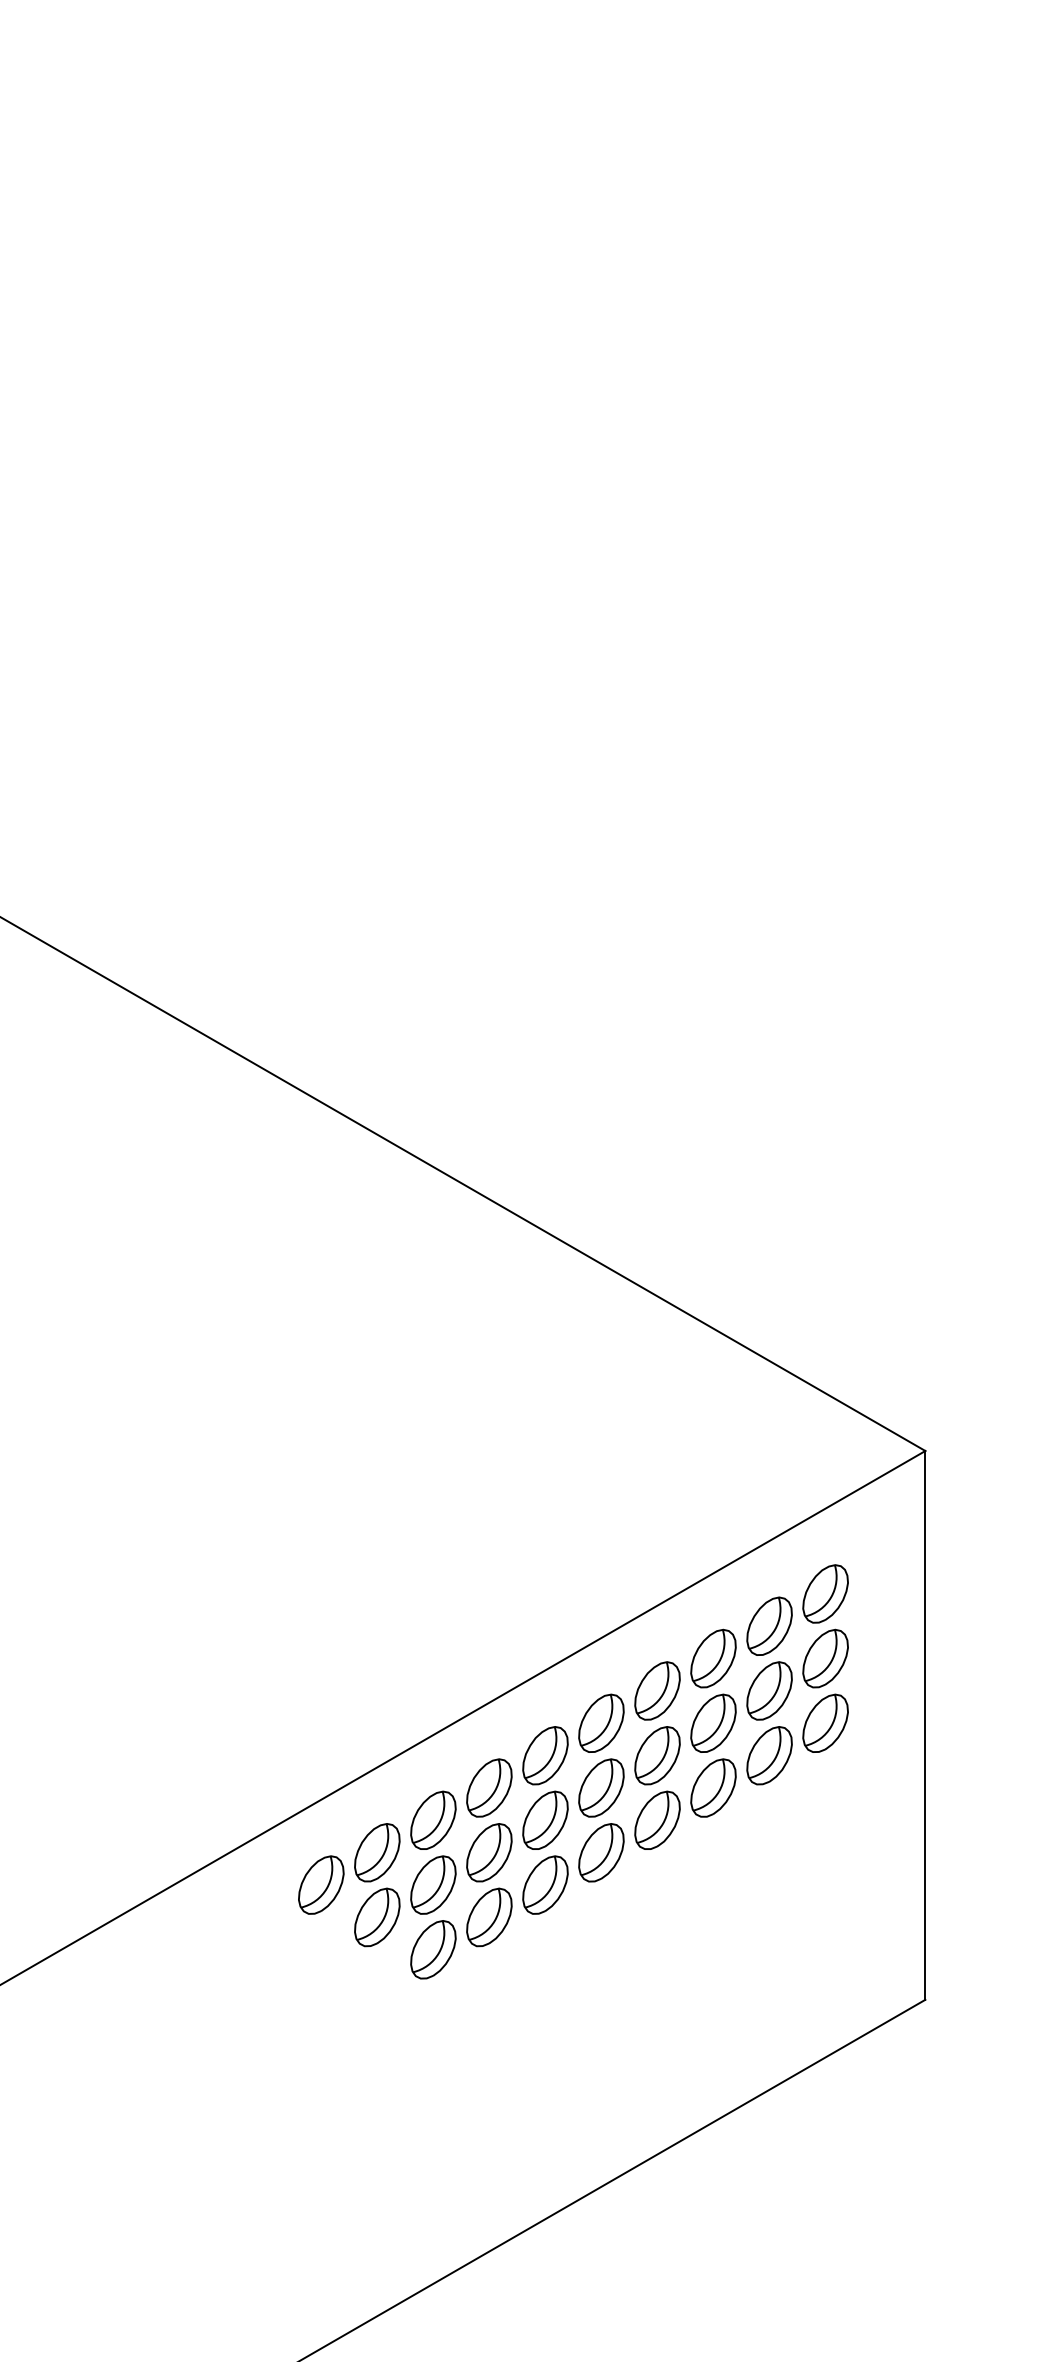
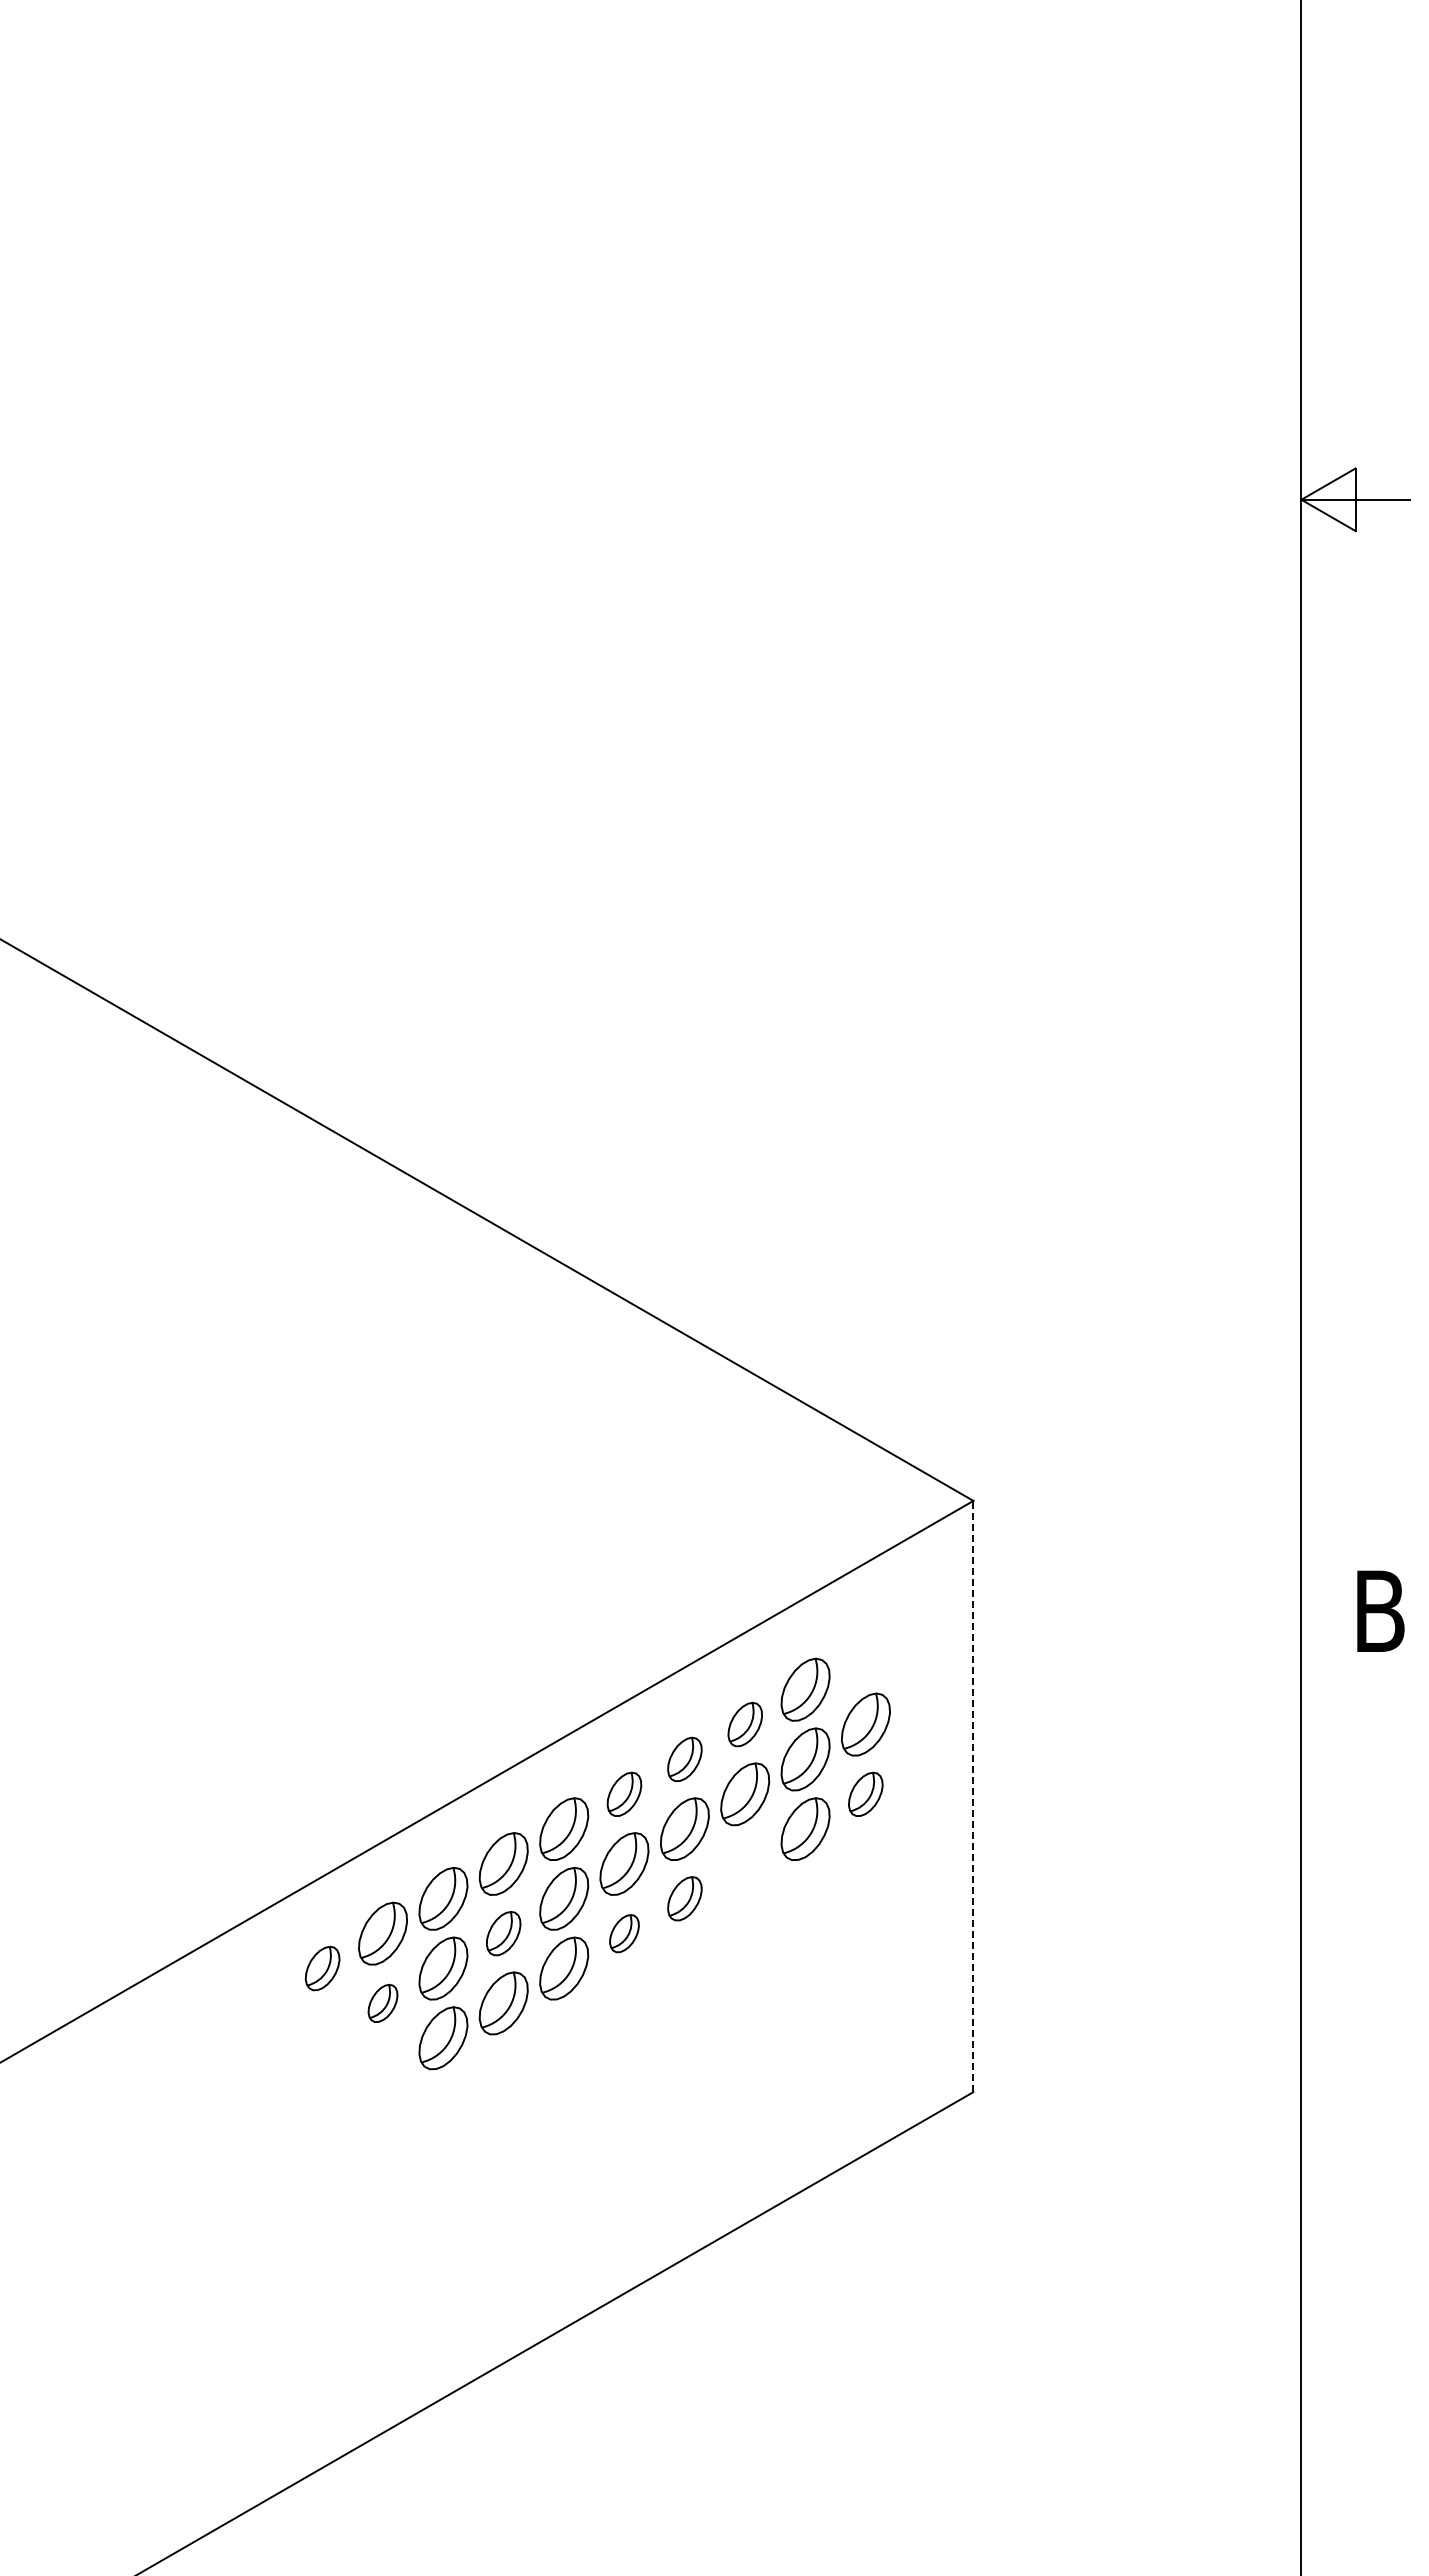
part: (825, 1593) -> (865, 1654), removed
part: (713, 1658) -> (745, 1724), size x0.7
part: (657, 1691) -> (684, 1759), size x0.7
part: (601, 1723) -> (624, 1794), size x0.7
part: (825, 1723) -> (865, 1794), size x0.7
line: (925, 1725) -> (973, 1796), solid -> dashed
part: (713, 1787) -> (745, 1863), removed
part: (657, 1820) -> (684, 1898), size x0.7
part: (489, 1852) -> (503, 1933), size x0.7
part: (601, 1852) -> (624, 1933), size x0.6
part: (321, 1885) -> (322, 1968), size x0.7
part: (376, 1917) -> (382, 2003), size x0.6

